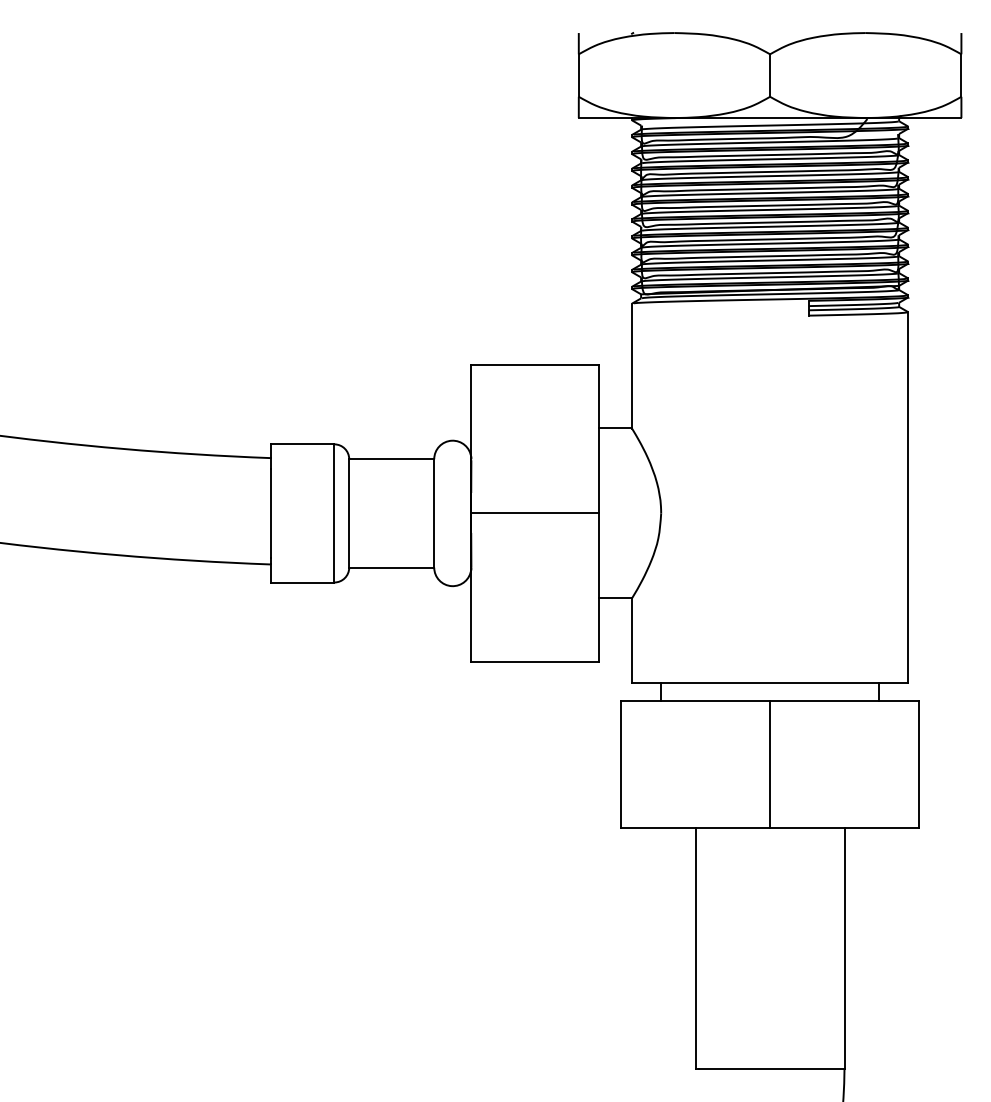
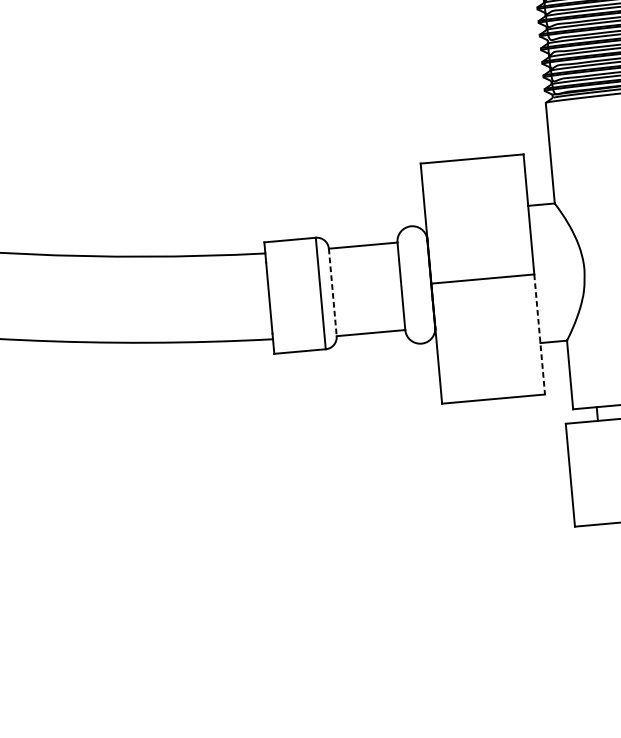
line: (349, 513) -> (333, 292), solid -> dashed
line: (598, 588) -> (539, 335), solid -> dashed

